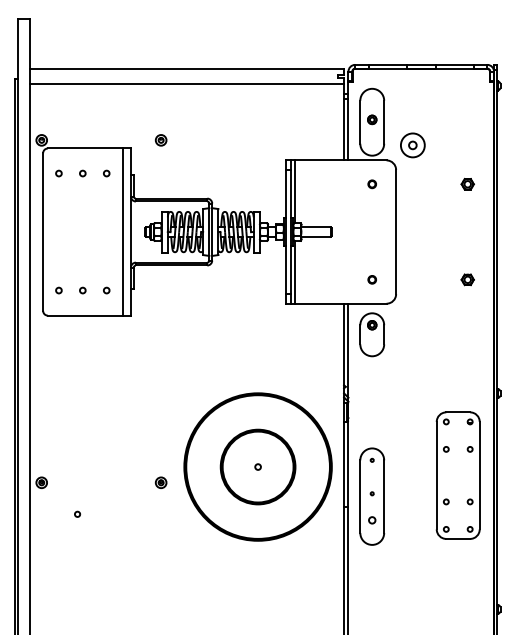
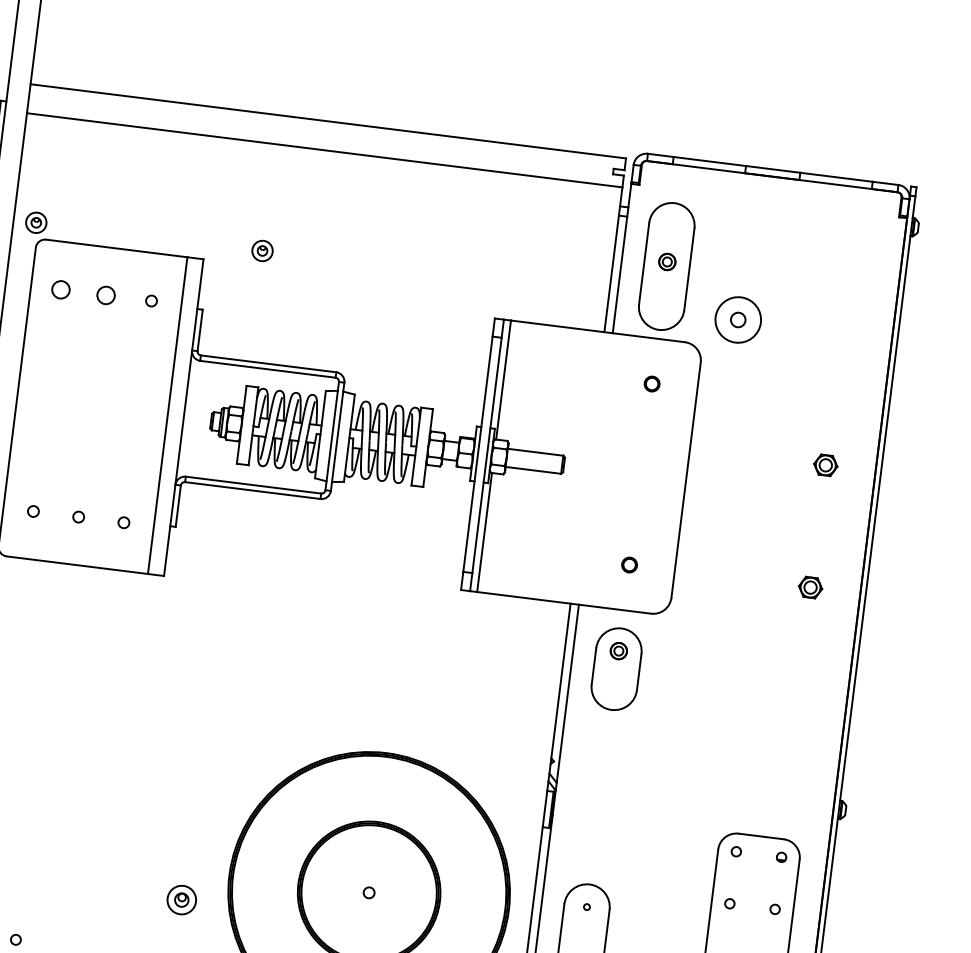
circle: (58, 173) -> (60, 289), size x1.6
circle: (82, 173) -> (105, 295), size x1.6
part: (467, 184) -> (825, 465), moved
part: (160, 482) -> (180, 899), size x1.4

